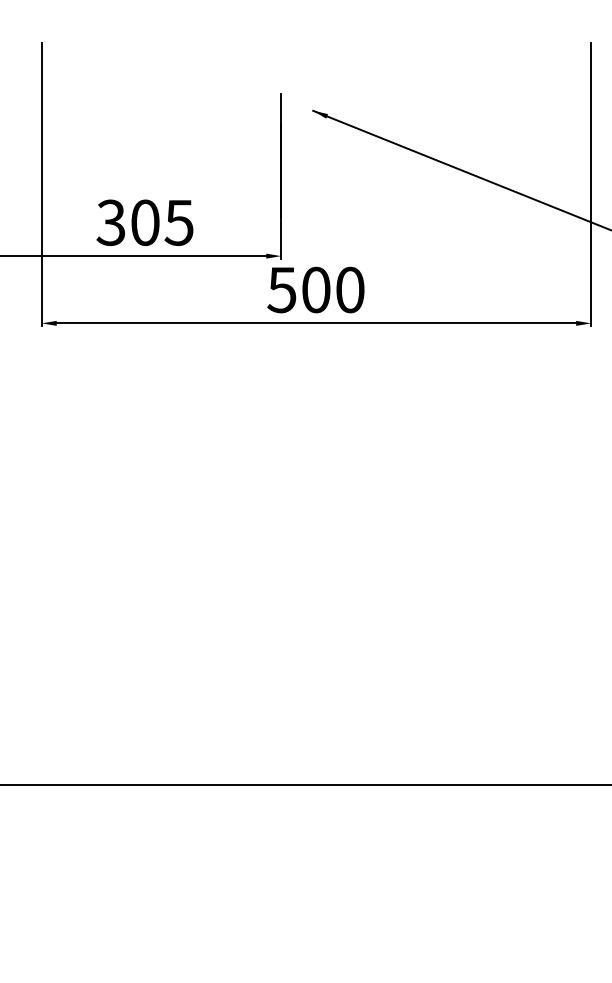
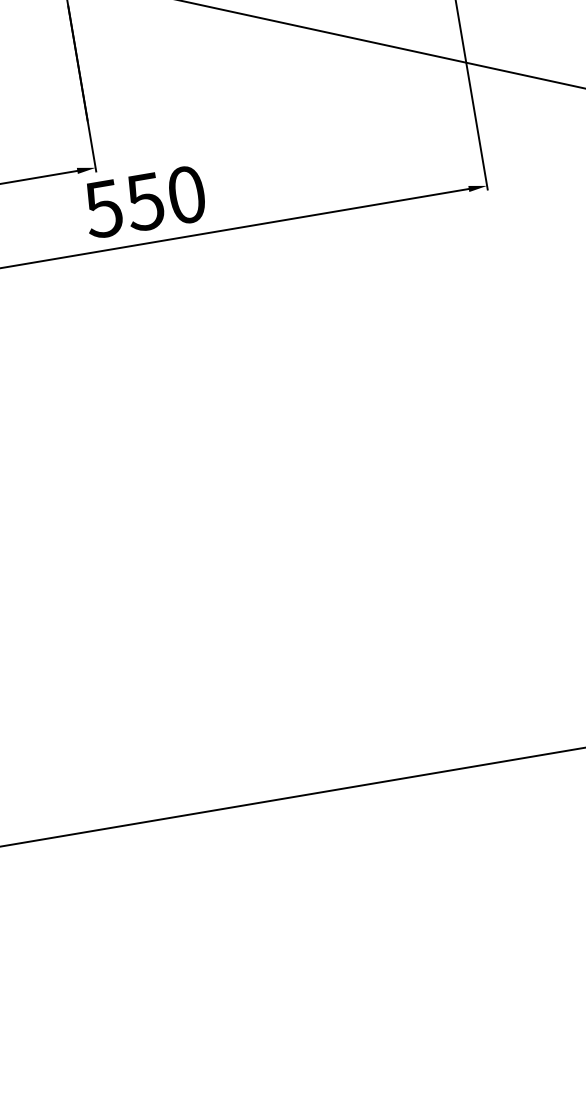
text: (315, 289) -> (144, 201), 500 -> 550

